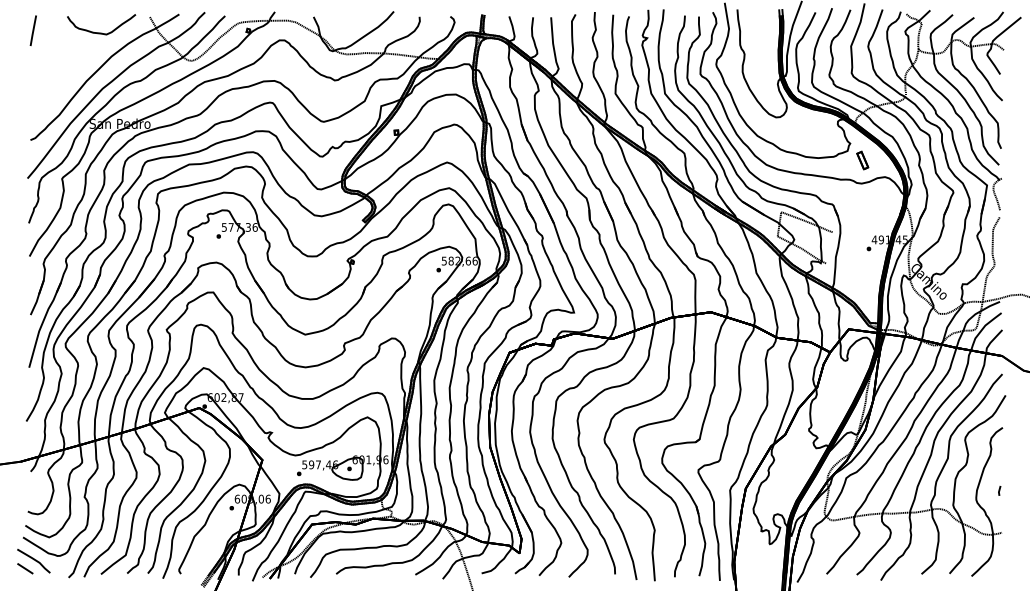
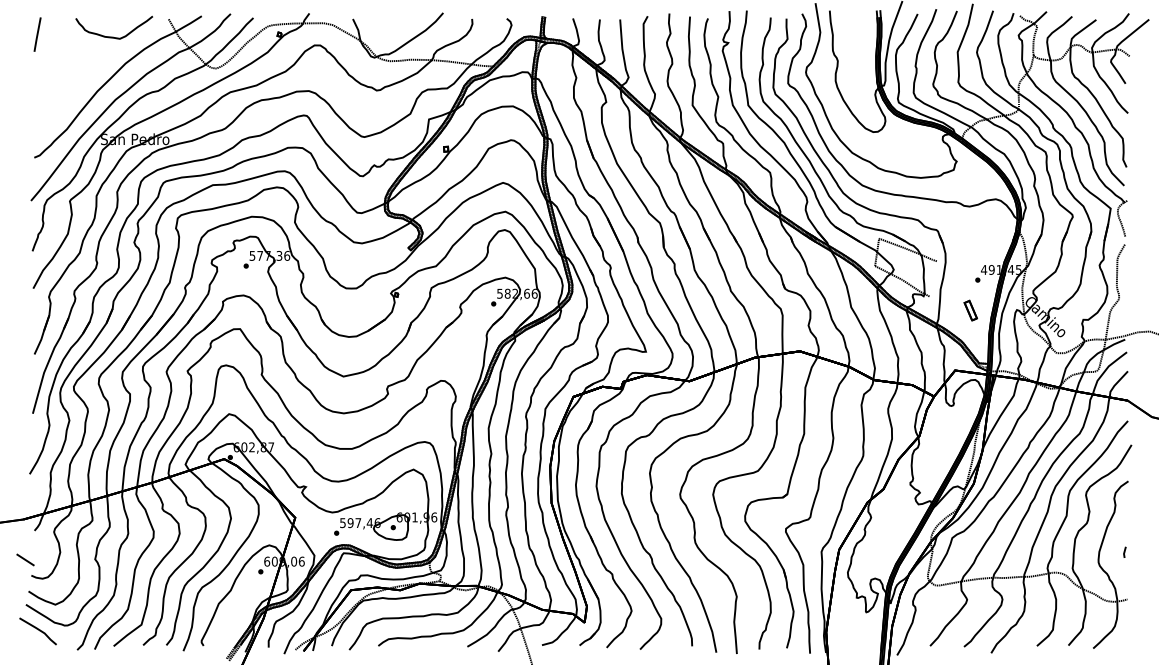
part: (862, 160) -> (970, 310), moved
line: (25, 568) -> (25, 559), moved

